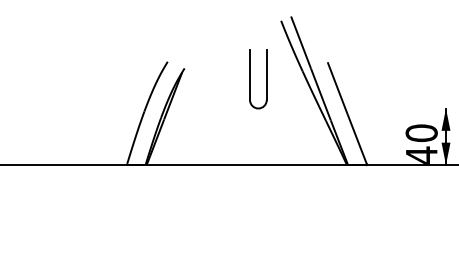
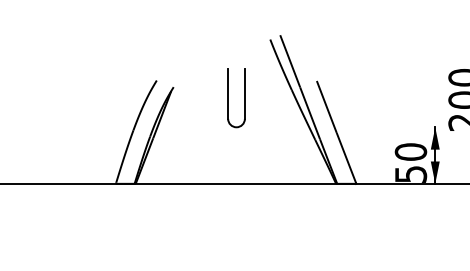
part: (250, 79) -> (228, 98), moved
text: (422, 154) -> (411, 173), 40 -> 50

